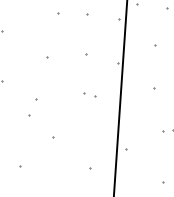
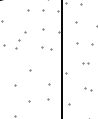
part: (89, 94) -> (46, 48), size x1.6
part: (33, 107) -> (17, 44), moved

